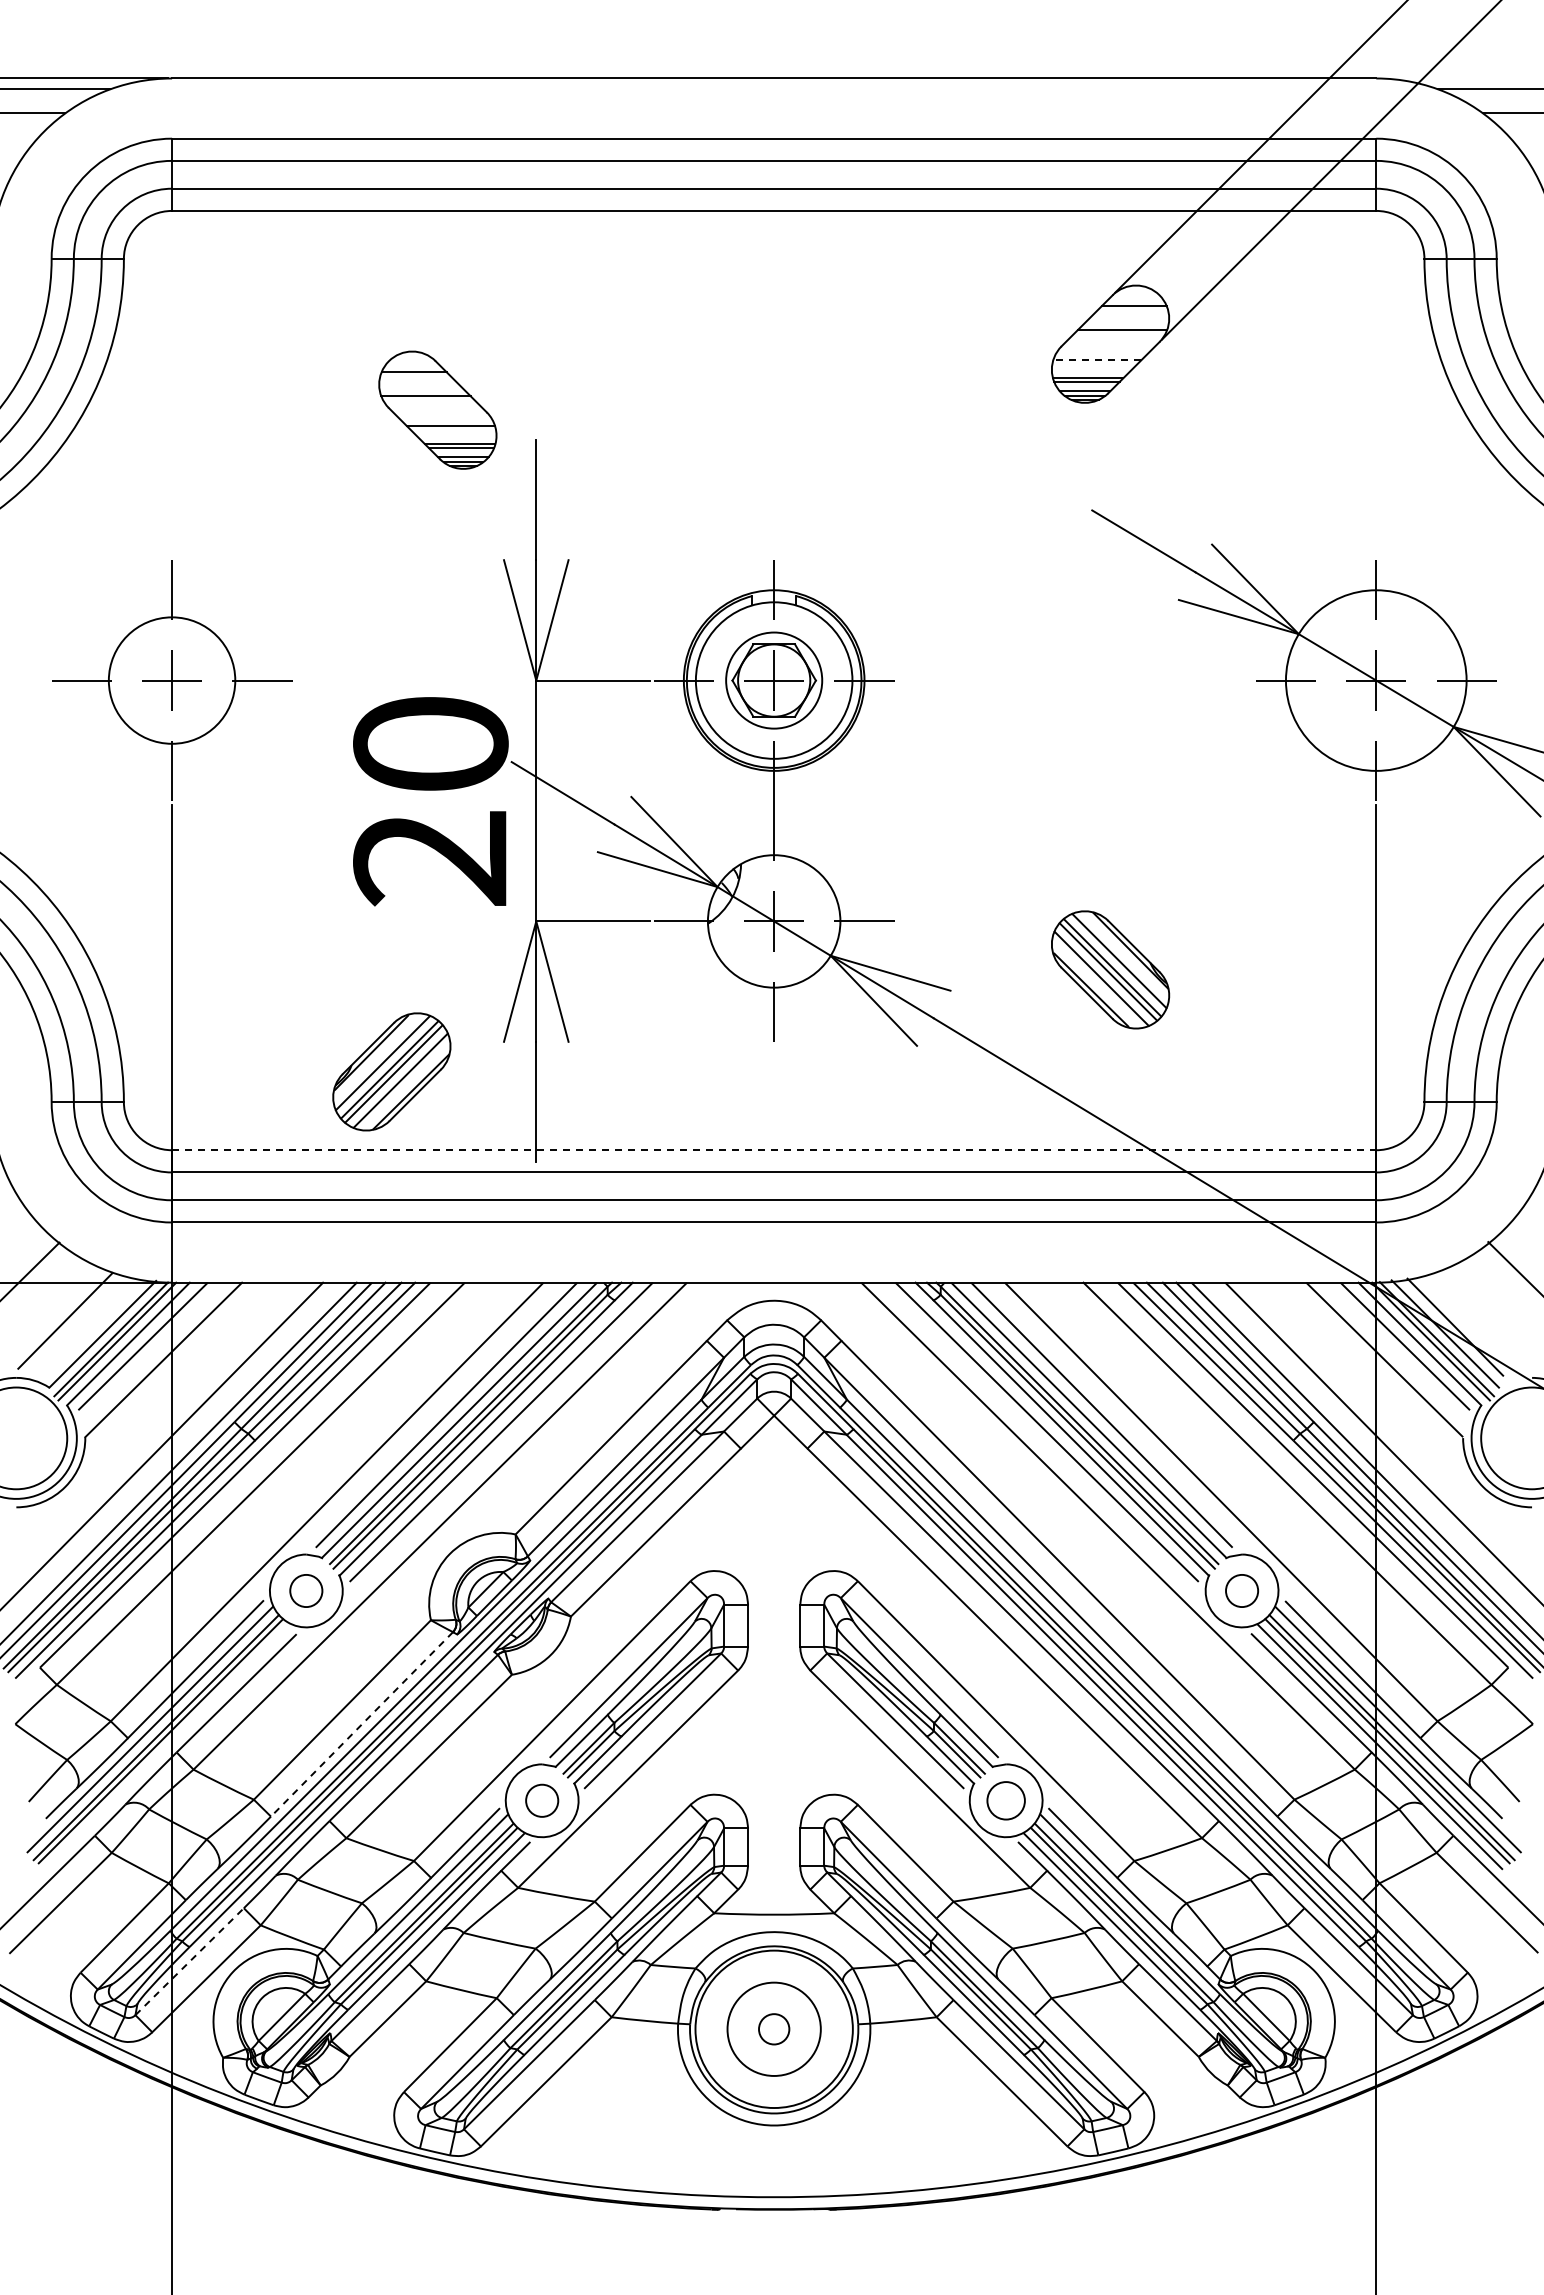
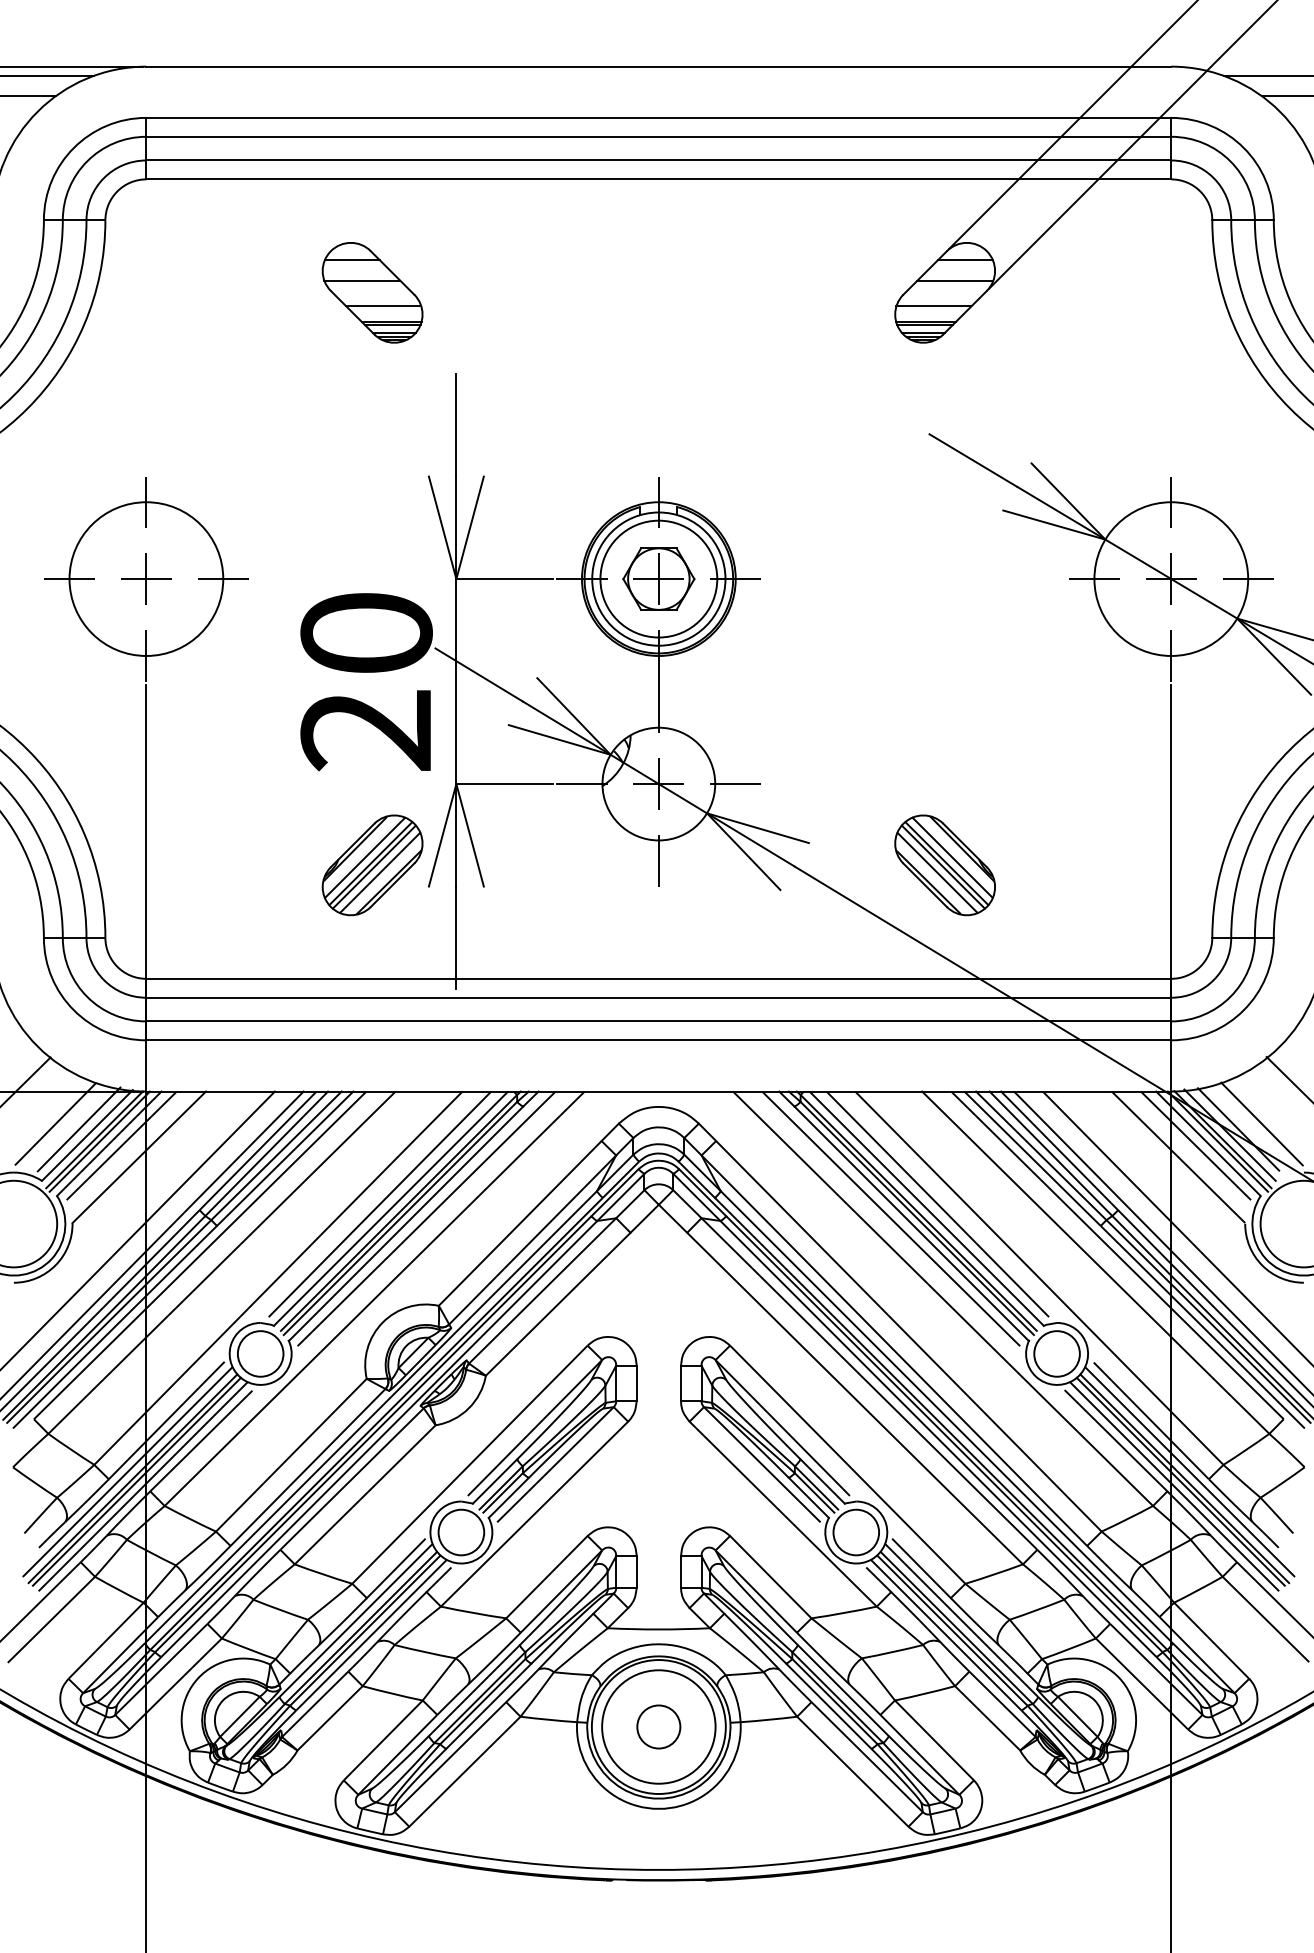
line: (1096, 360) -> (933, 306), dashed -> solid
part: (437, 409) -> (372, 292), moved
circle: (171, 680) -> (145, 579), size x1.43
circle: (773, 680) -> (658, 579), size x1.43
part: (1110, 969) -> (945, 865), moved
part: (391, 1071) -> (372, 865), moved
line: (774, 1150) -> (659, 979), dashed -> solid
line: (1482, 1320) -> (1261, 1123), added
line: (92, 1327) -> (78, 1129), added
circle: (306, 1590) -> (260, 1353), size x1.67
circle: (1241, 1590) -> (1056, 1353), size x1.67
line: (362, 1724) -> (308, 1467), dashed -> solid
line: (168, 1746) -> (143, 1486), added
circle: (541, 1800) -> (460, 1532), size x1.67
circle: (1005, 1800) -> (855, 1532), size x1.43
line: (189, 1961) -> (161, 1669), dashed -> solid
circle: (773, 2028) -> (658, 1726), size x1.43
circle: (773, 2029) -> (658, 1727), size x1.67

